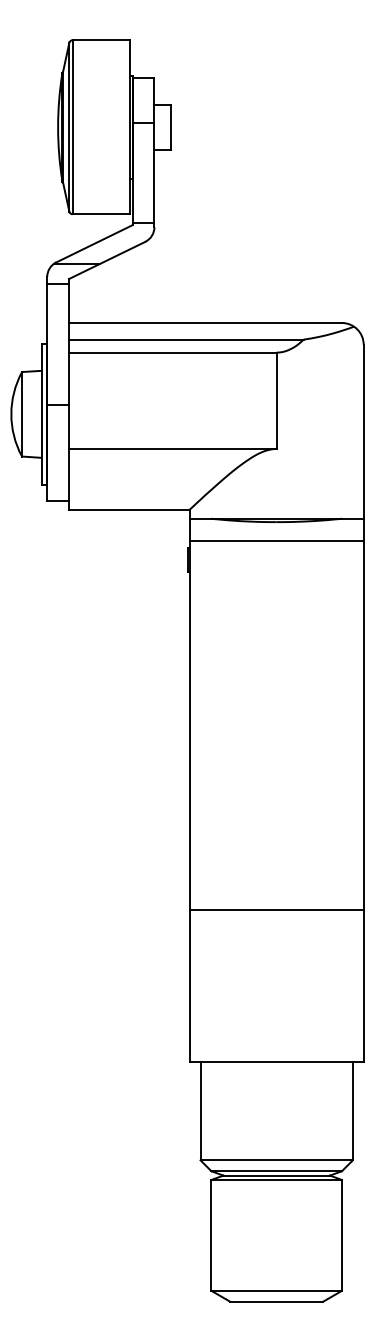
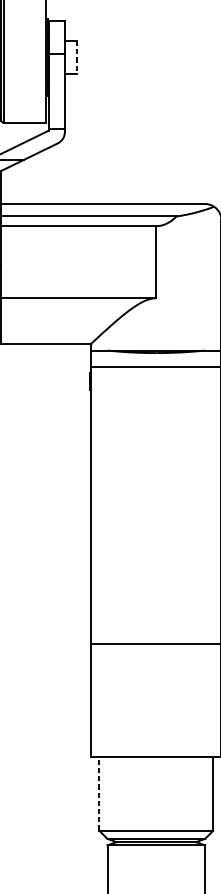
line: (171, 127) -> (77, 57), solid -> dashed
line: (200, 1111) -> (99, 794), solid -> dashed

